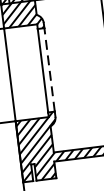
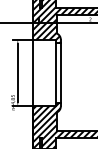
line: (49, 70) -> (60, 73), dashed -> solid

